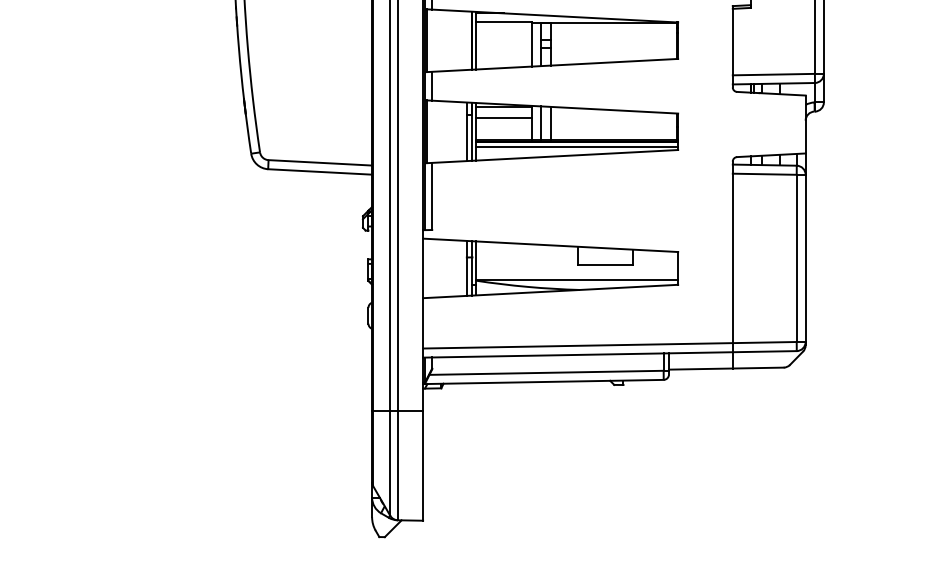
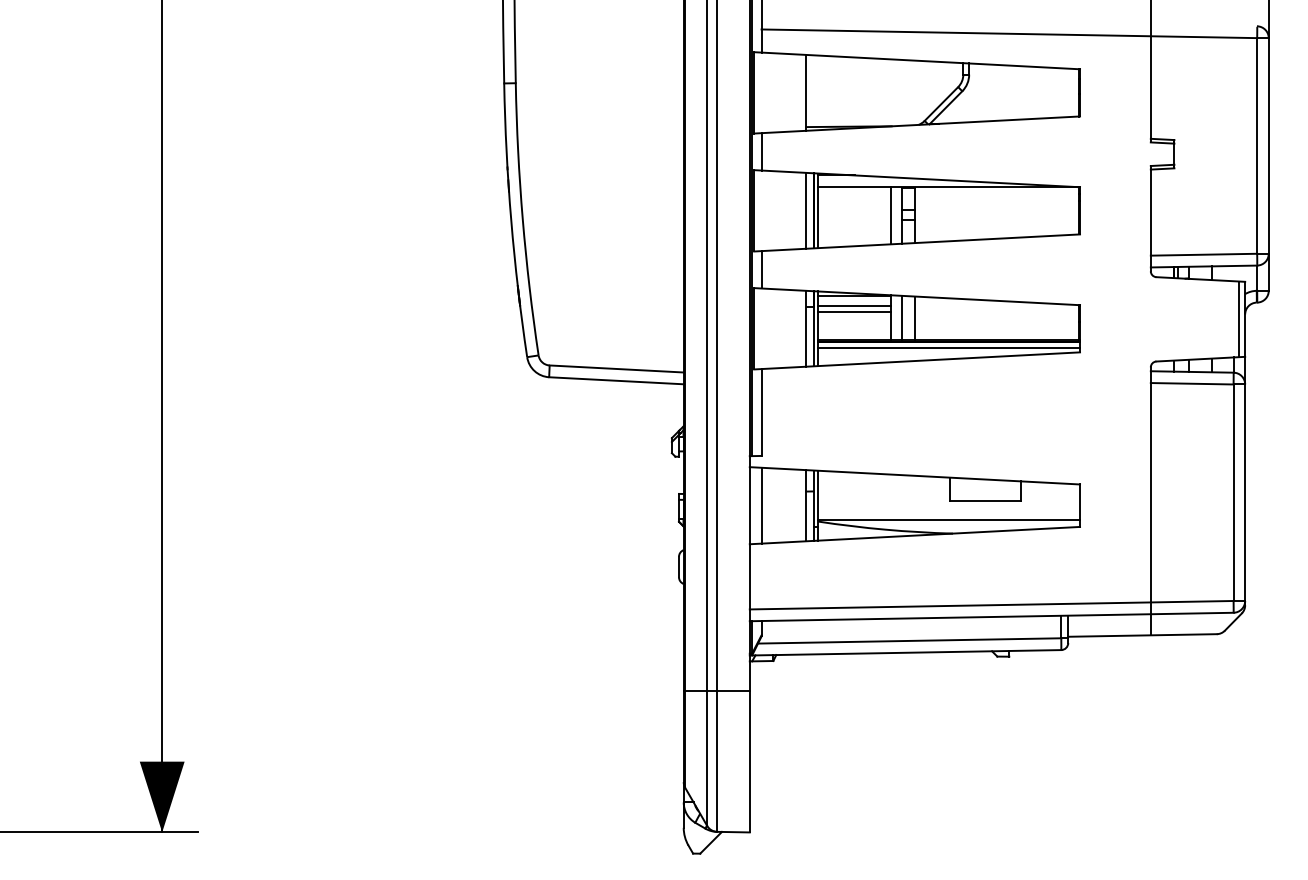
line: (466, 40) -> (806, 210), added
line: (503, 114) -> (854, 306), added
line: (801, 124) -> (1239, 319), added
line: (432, 268) -> (761, 505), added

